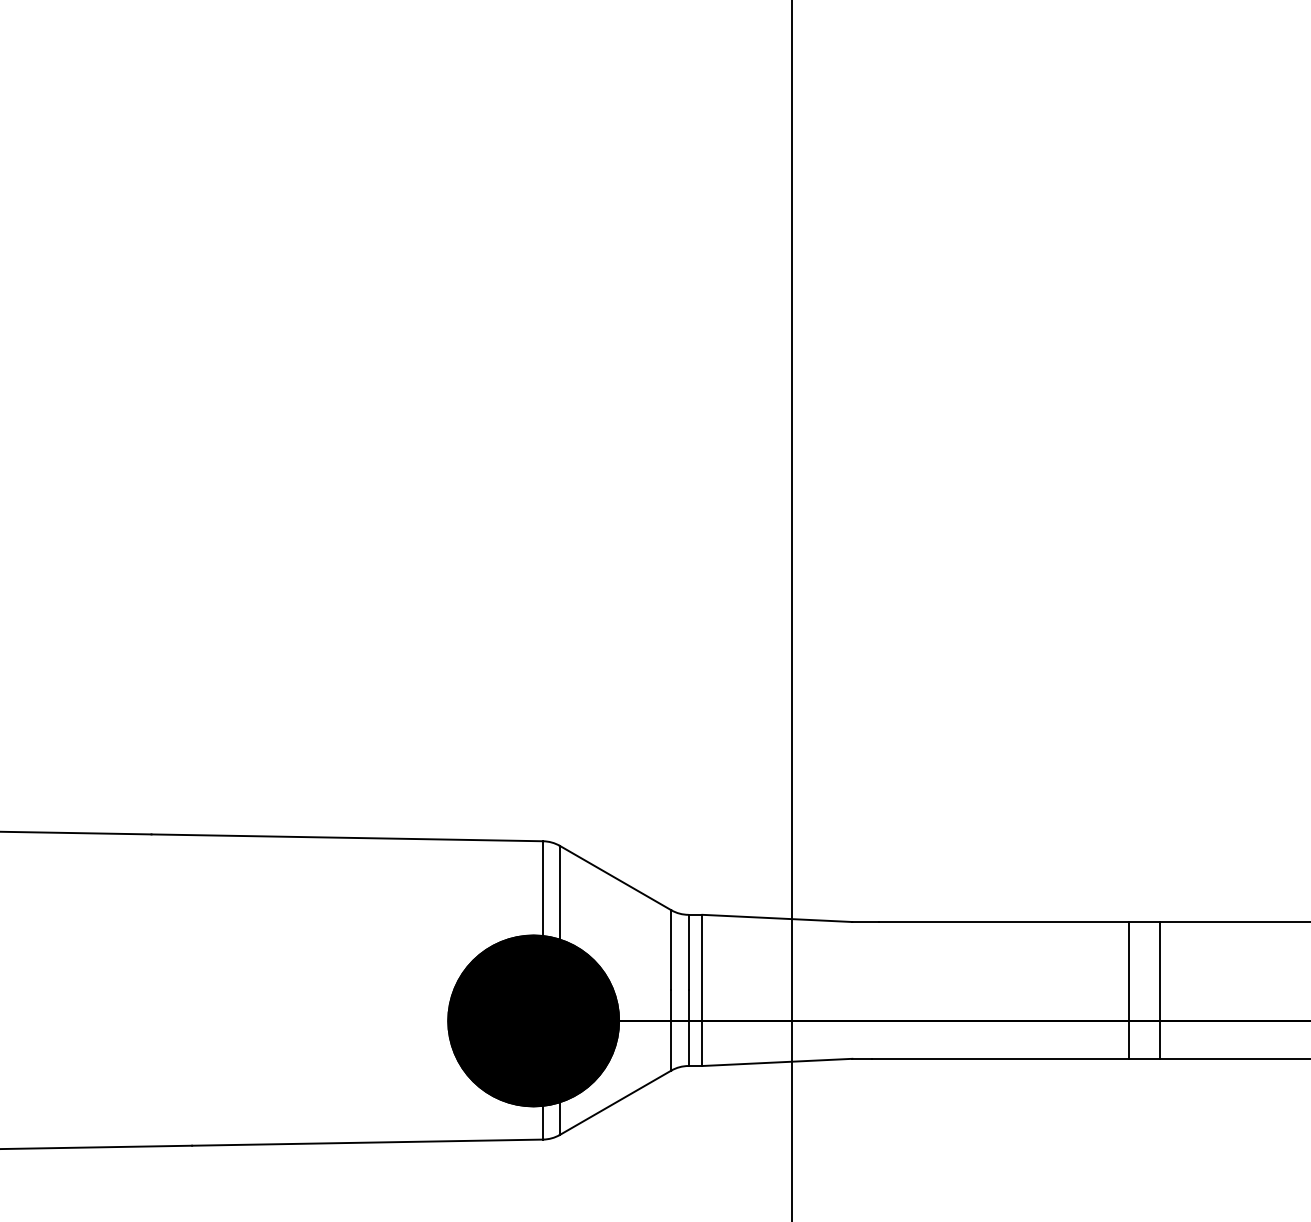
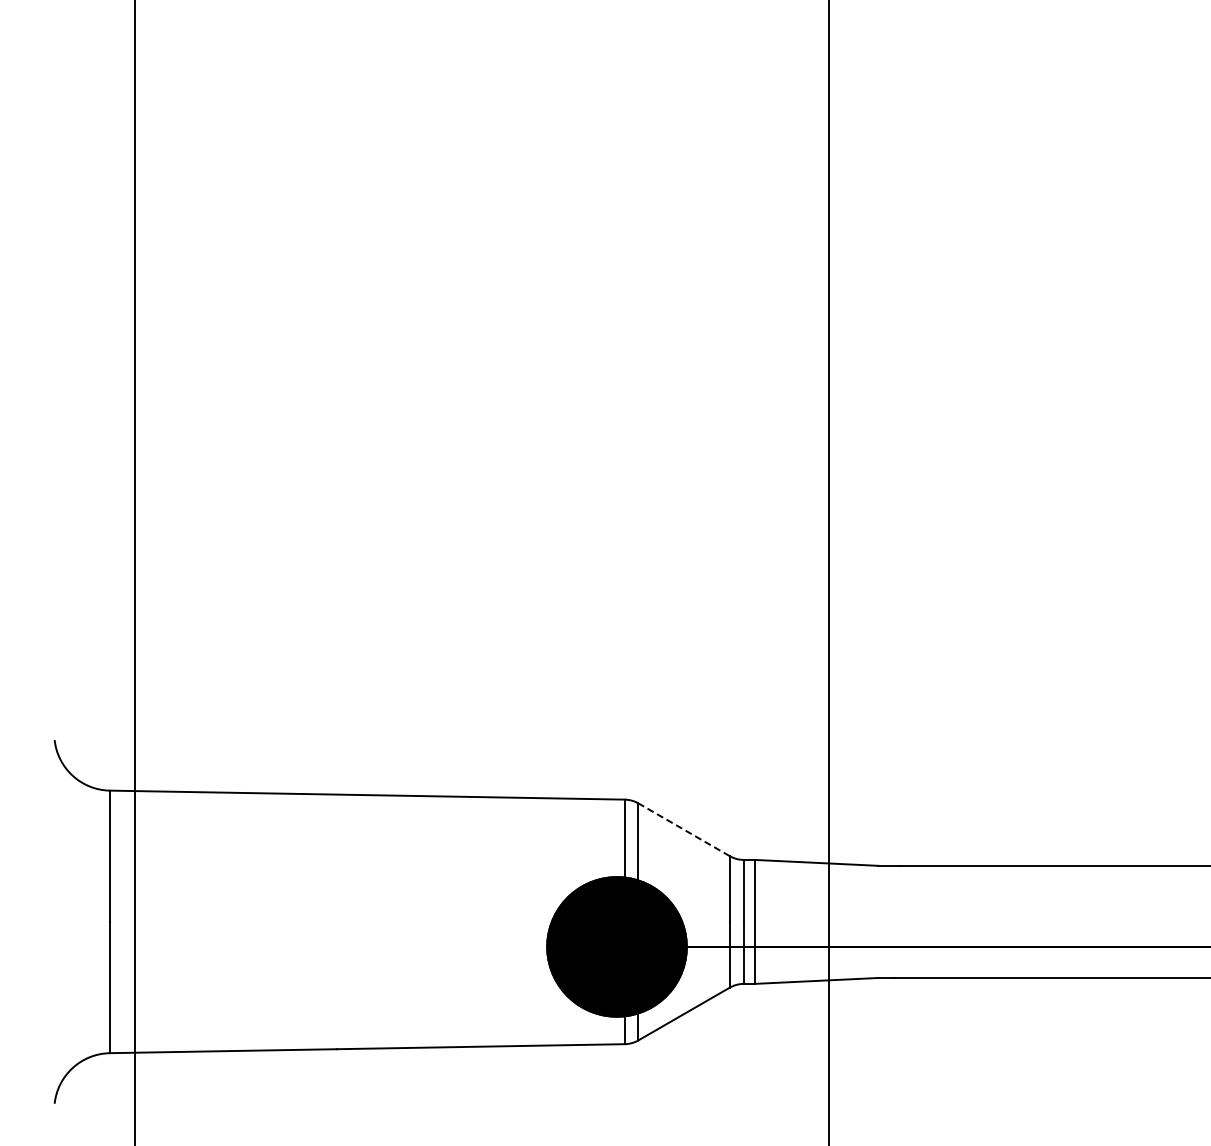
line: (616, 877) -> (684, 829), solid -> dashed
line: (1129, 989) -> (1105, 921), removed
line: (1160, 989) -> (1130, 921), removed

